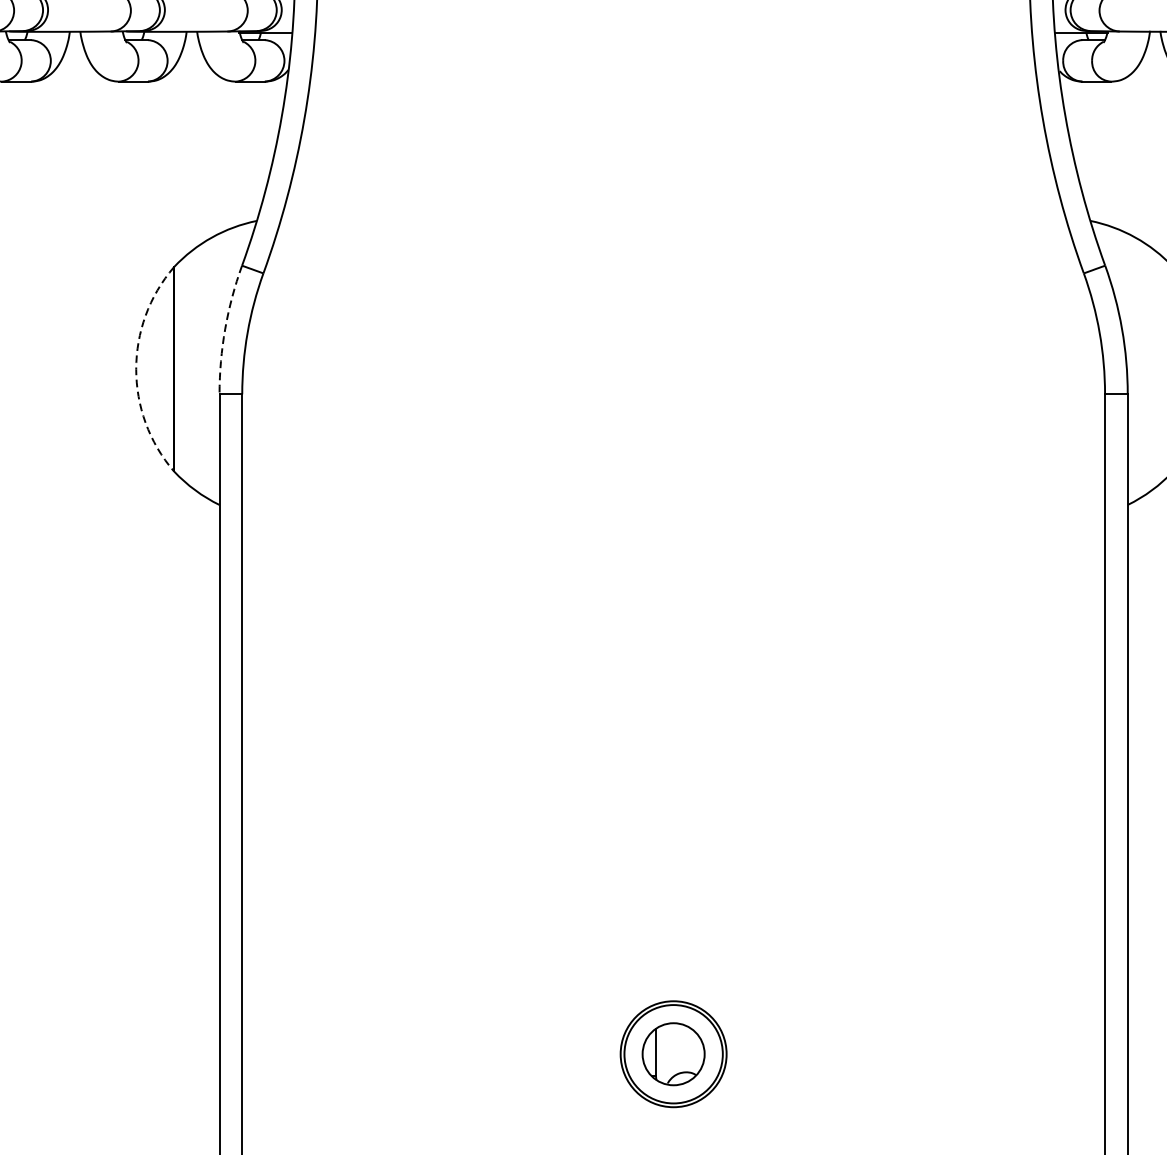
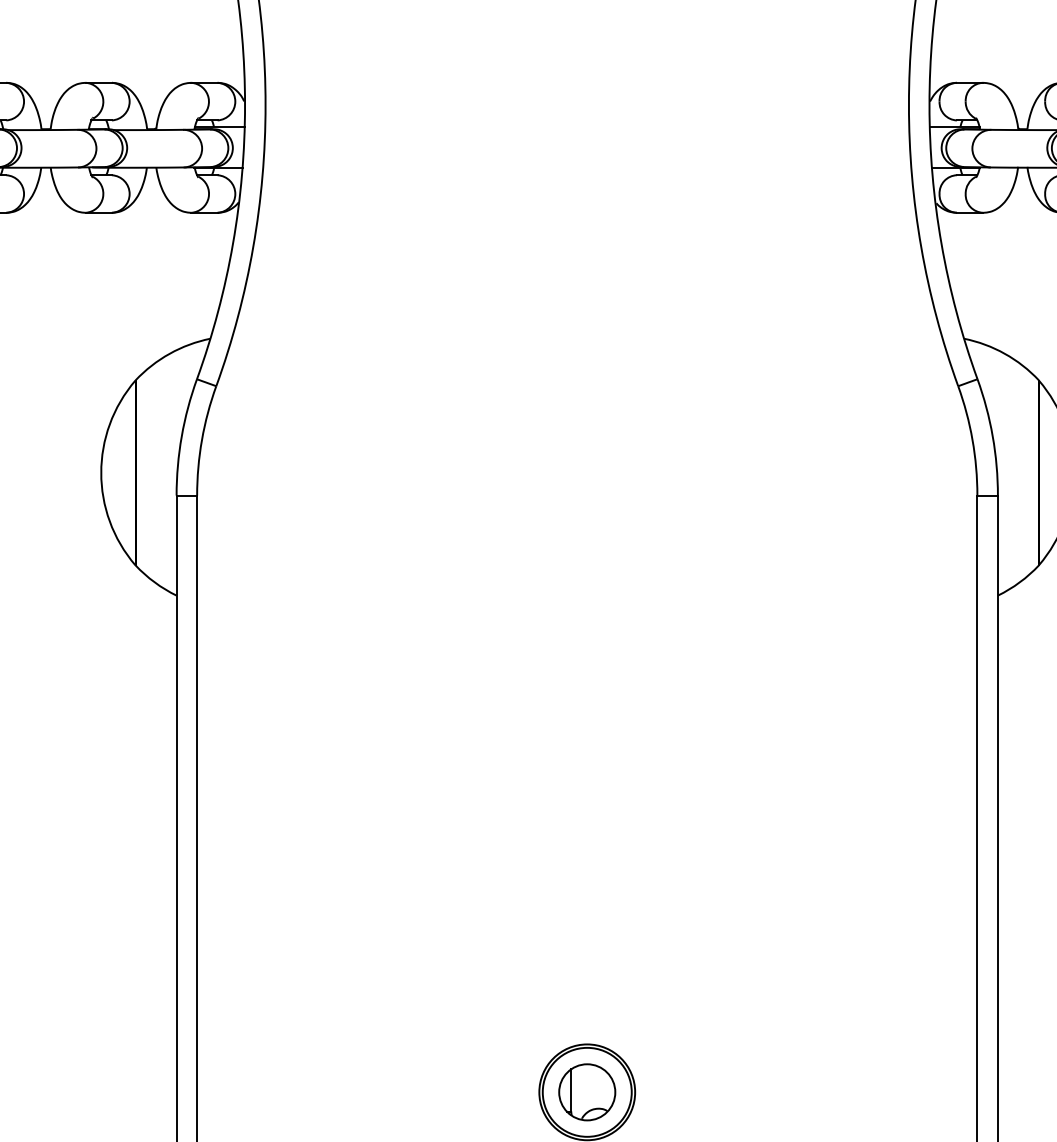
arc: (224, 329) -> (181, 436), dashed -> solid
arc: (136, 368) -> (101, 472), dashed -> solid

